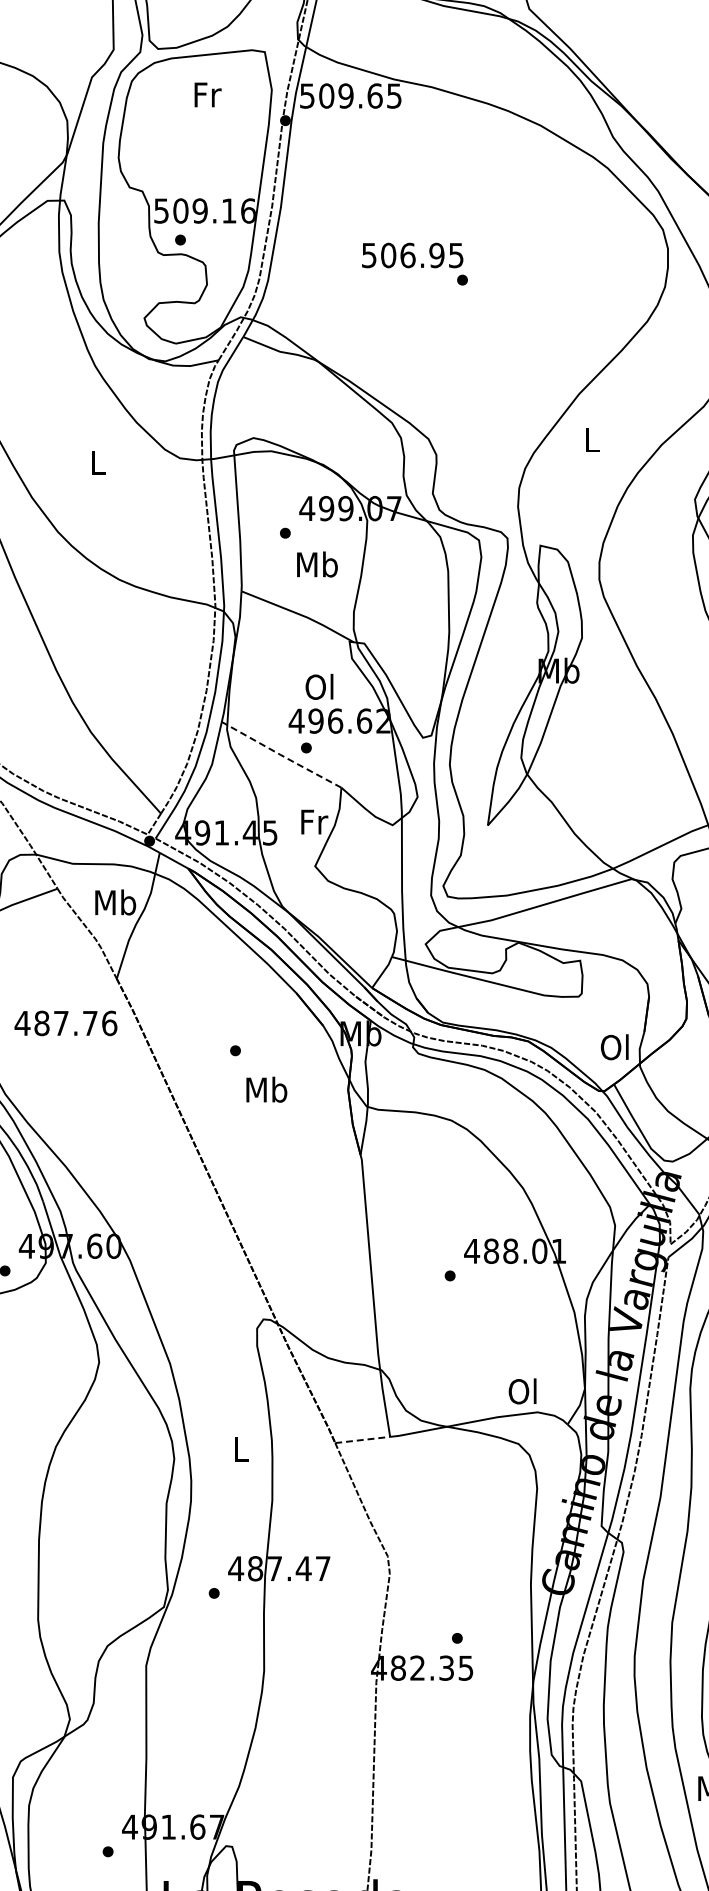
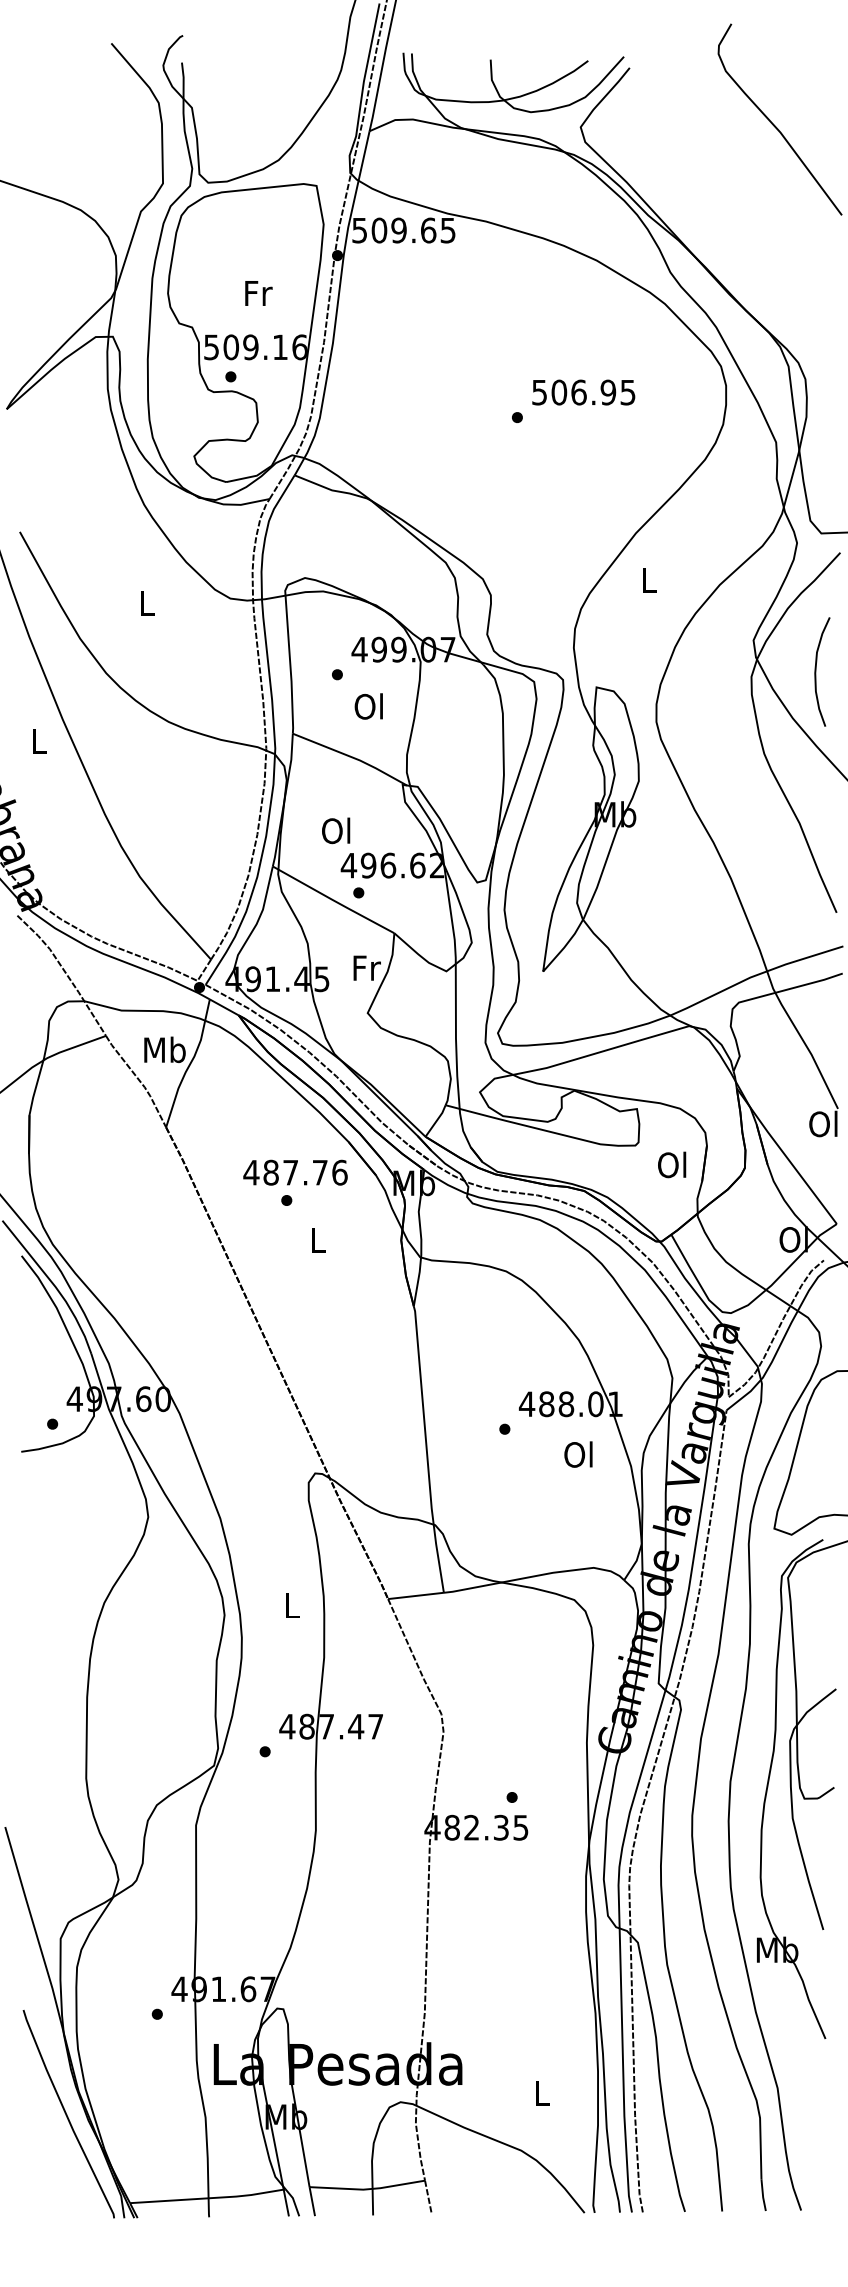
text: (207, 95) -> (258, 293), moved
text: (412, 255) -> (583, 392), moved
text: (316, 564) -> (369, 706), Mb -> Ol
text: (319, 686) -> (336, 830), moved
line: (281, 755) -> (333, 900), dashed -> solid
text: (65, 1023) -> (295, 1172), moved
text: (615, 1046) -> (672, 1164), moved
text: (266, 1089) -> (318, 1239), Mb -> L
text: (522, 1391) -> (578, 1454), moved
line: (363, 1439) -> (416, 1595), dashed -> solid

